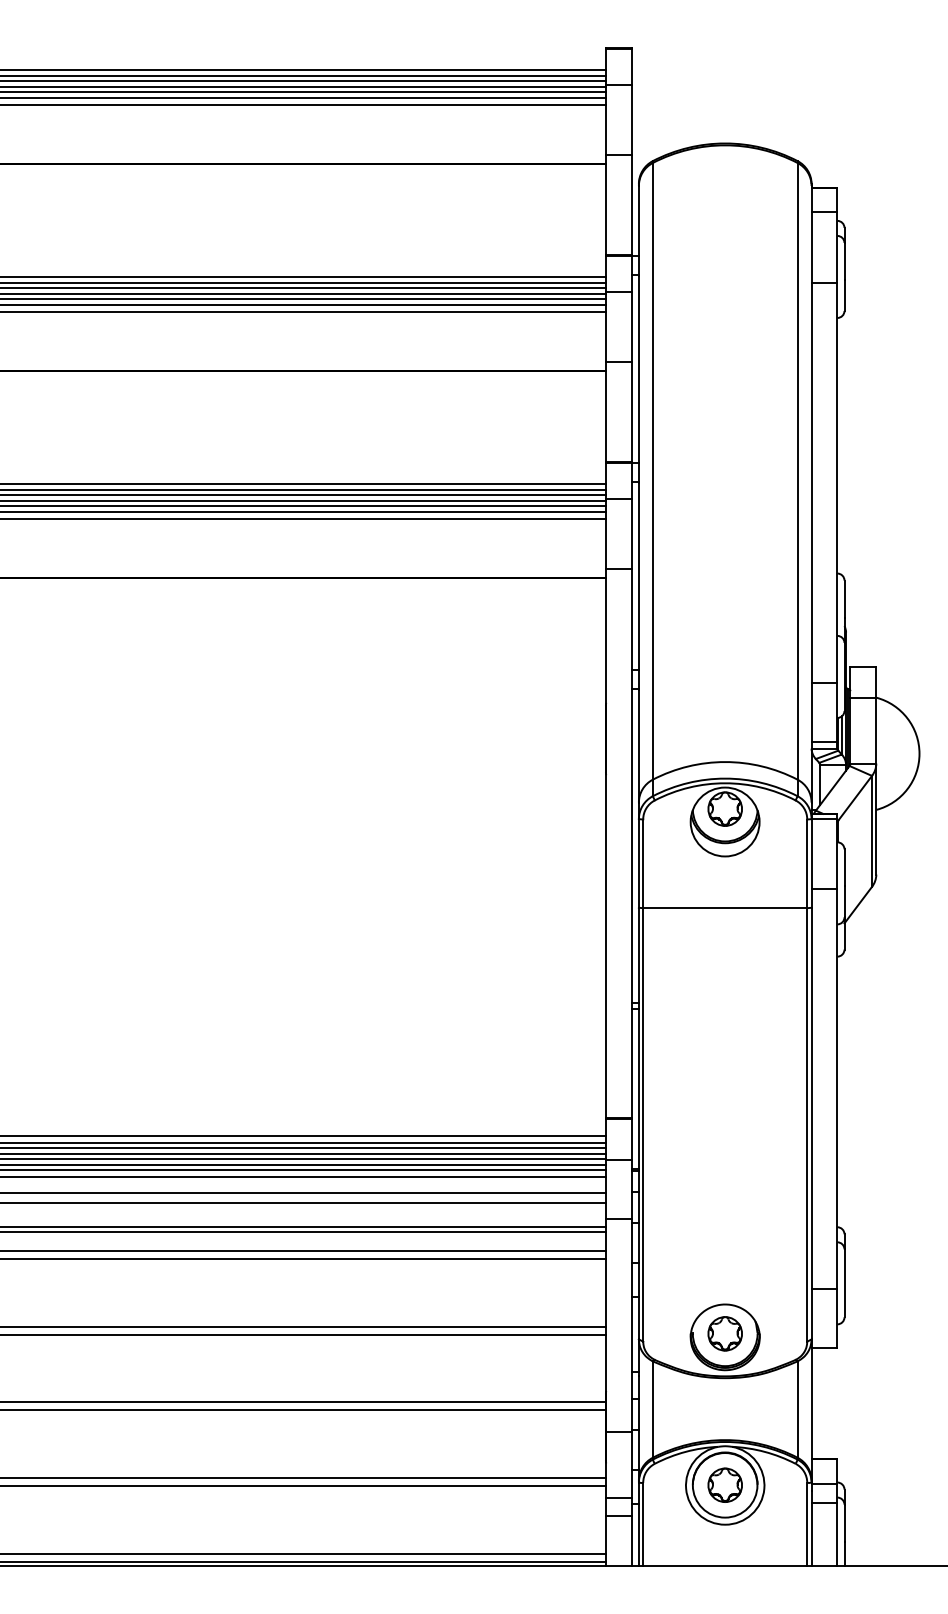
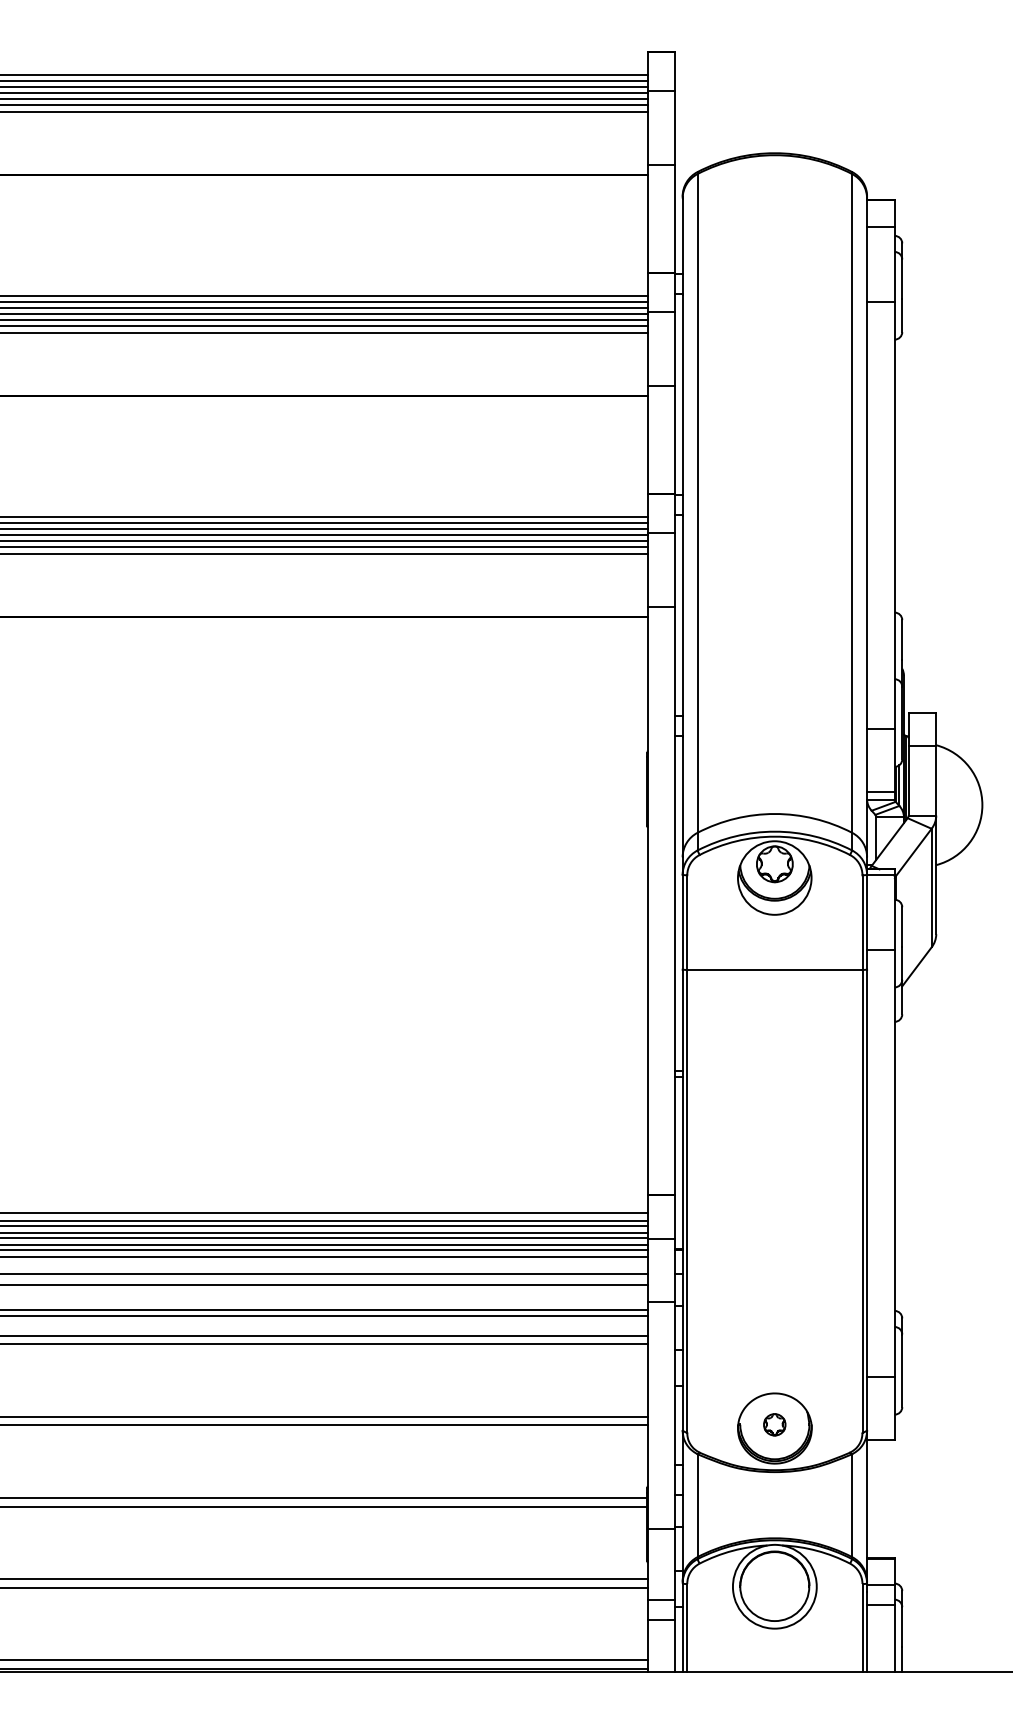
part: (724, 1333) -> (774, 1424), size x0.6
part: (724, 1484) -> (774, 1585), removed

